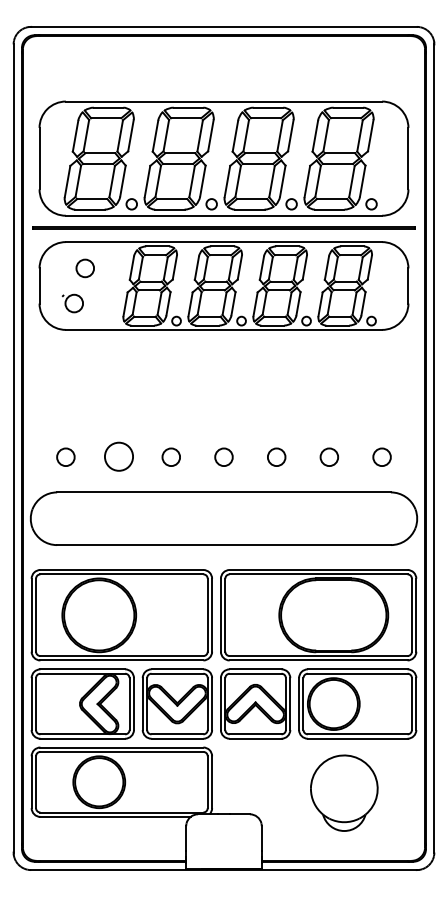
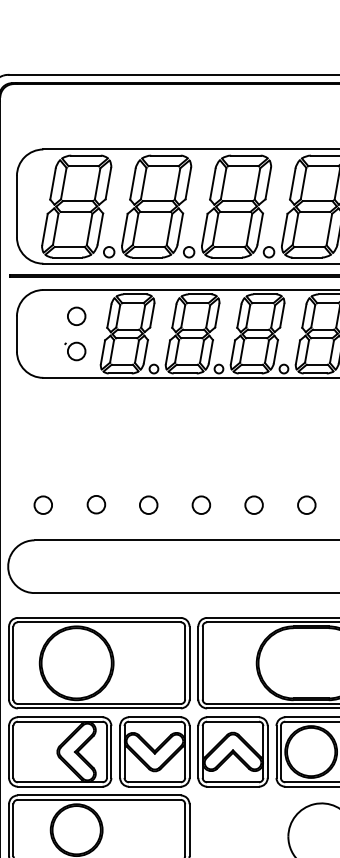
circle: (84, 268) -> (75, 316), moved
part: (72, 303) -> (74, 351), moved
circle: (118, 456) -> (95, 504), size x0.62

